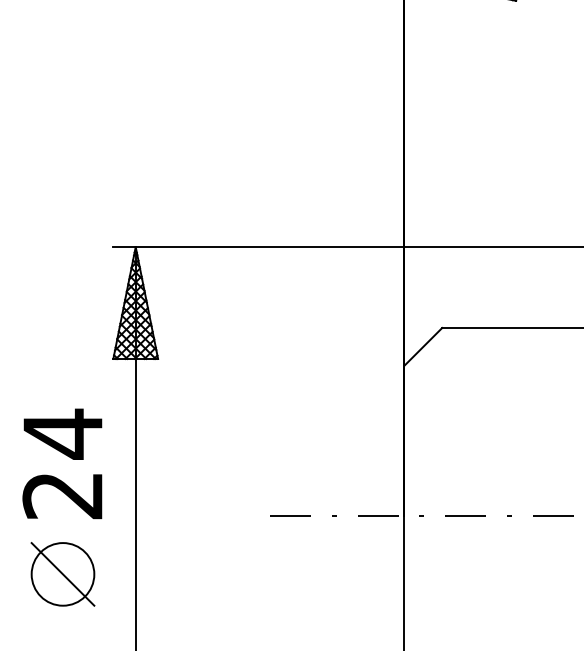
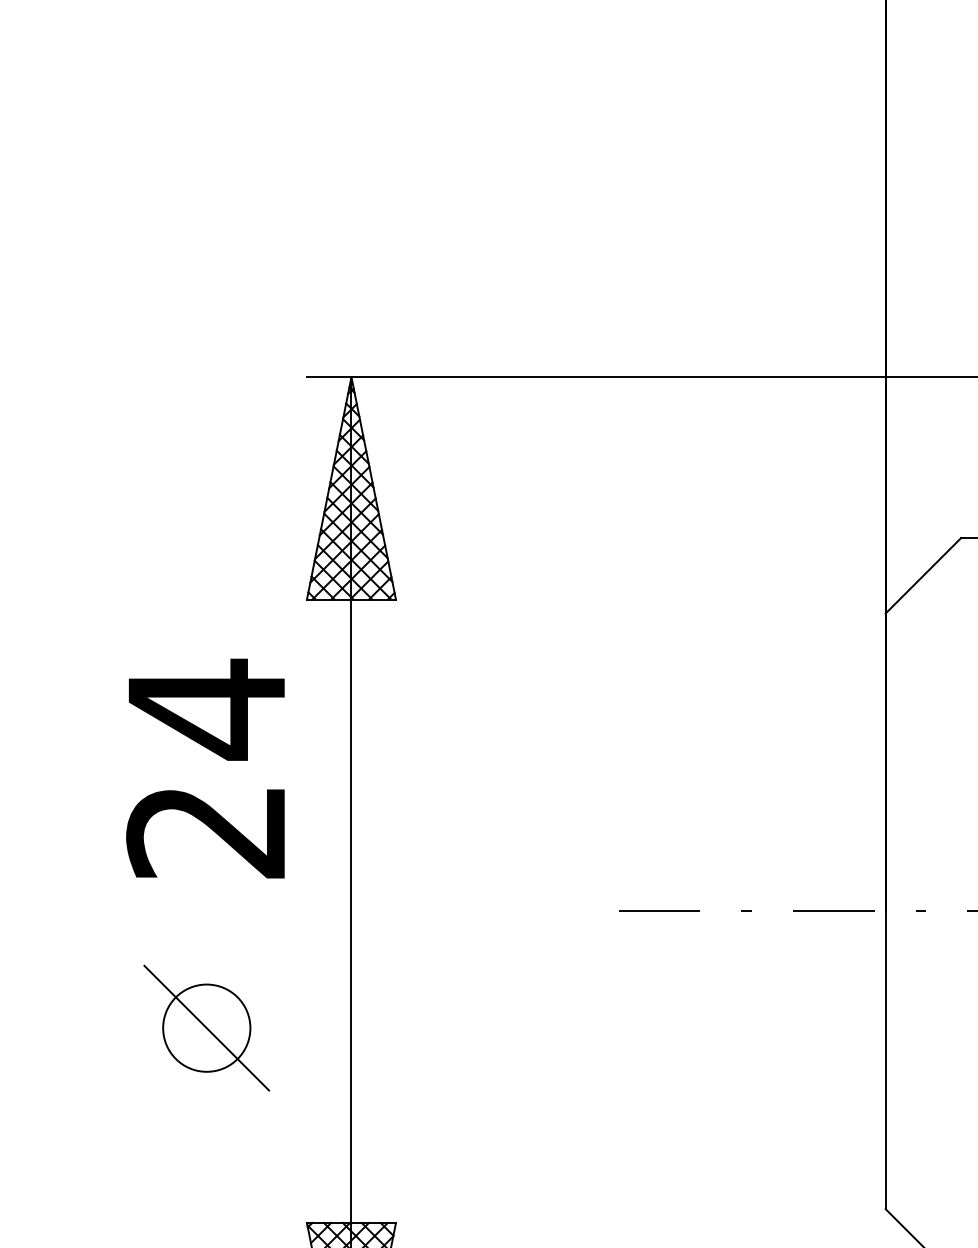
text: (62, 463) -> (205, 767), moved
circle: (62, 574) -> (205, 1028), size x0.7

